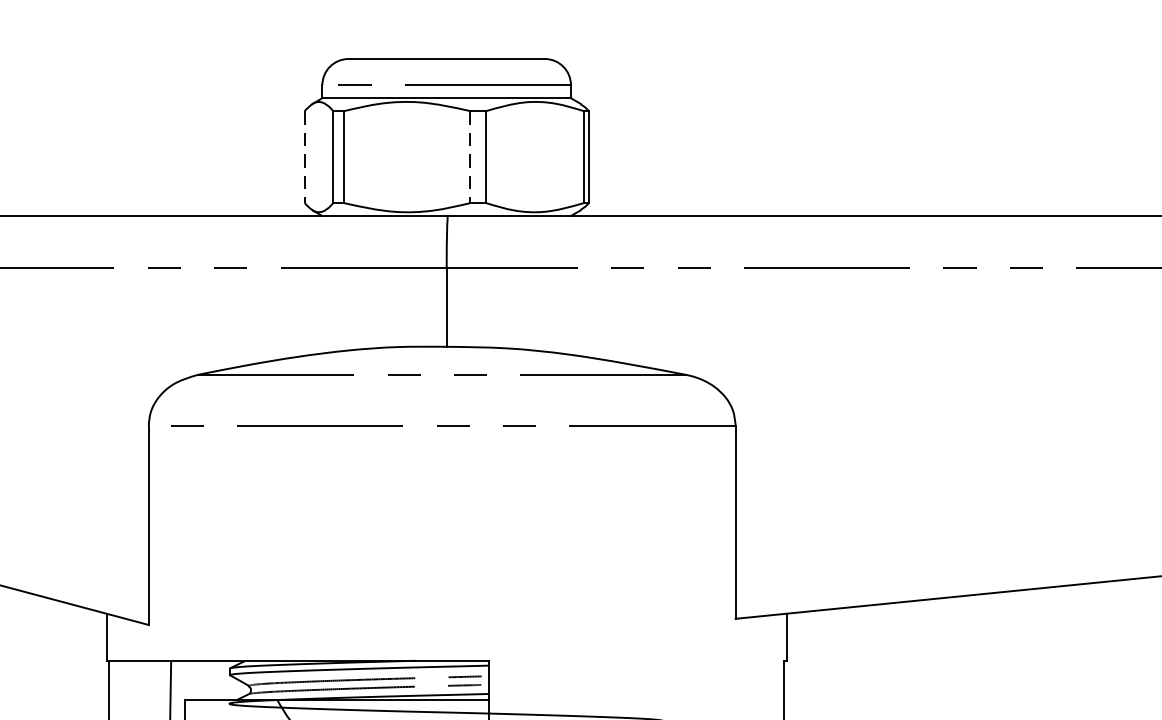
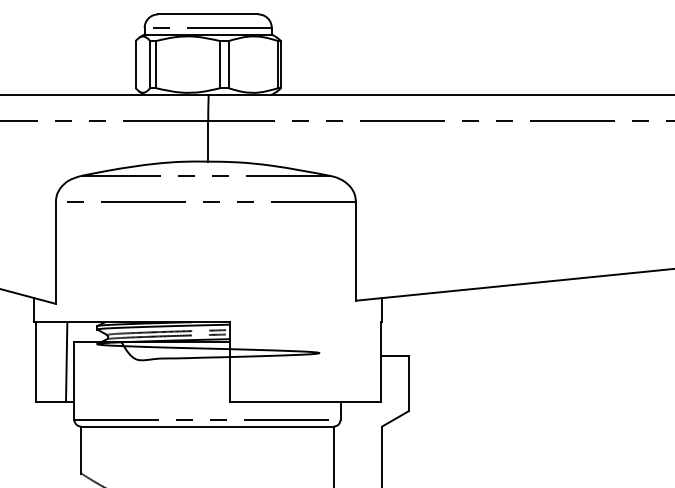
line: (304, 156) -> (135, 64), dashed -> solid
line: (470, 156) -> (220, 64), dashed -> solid

